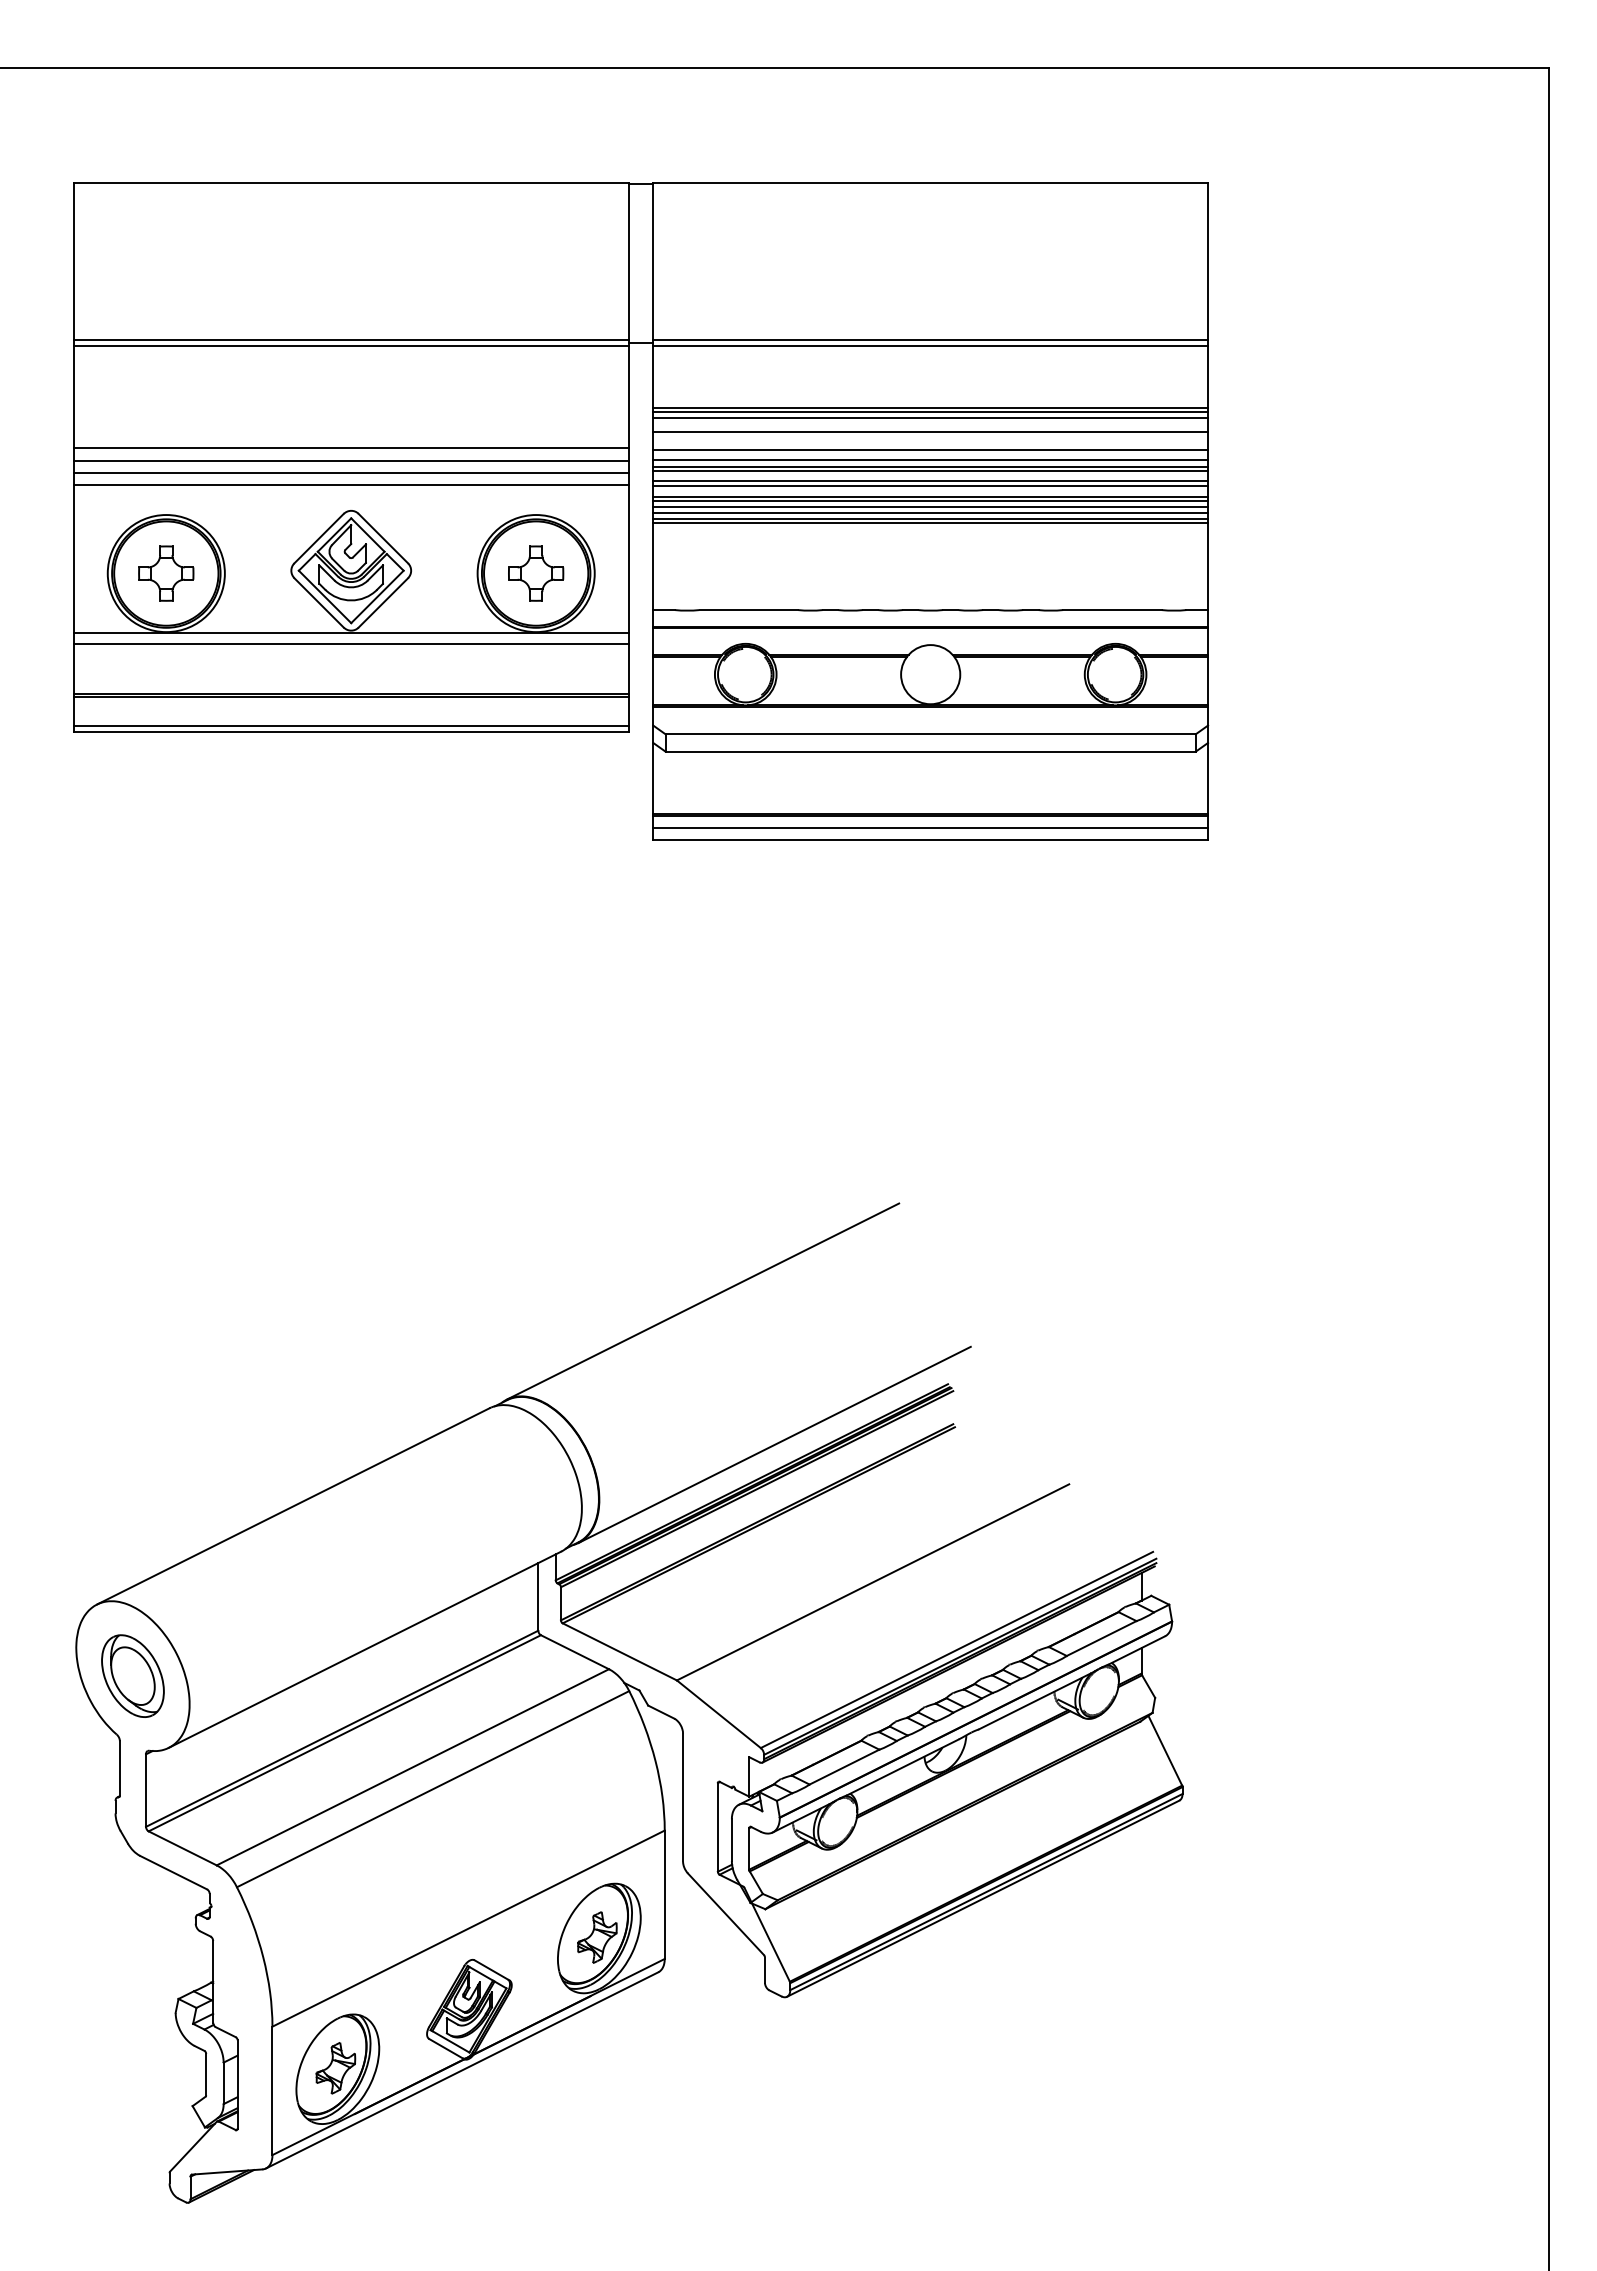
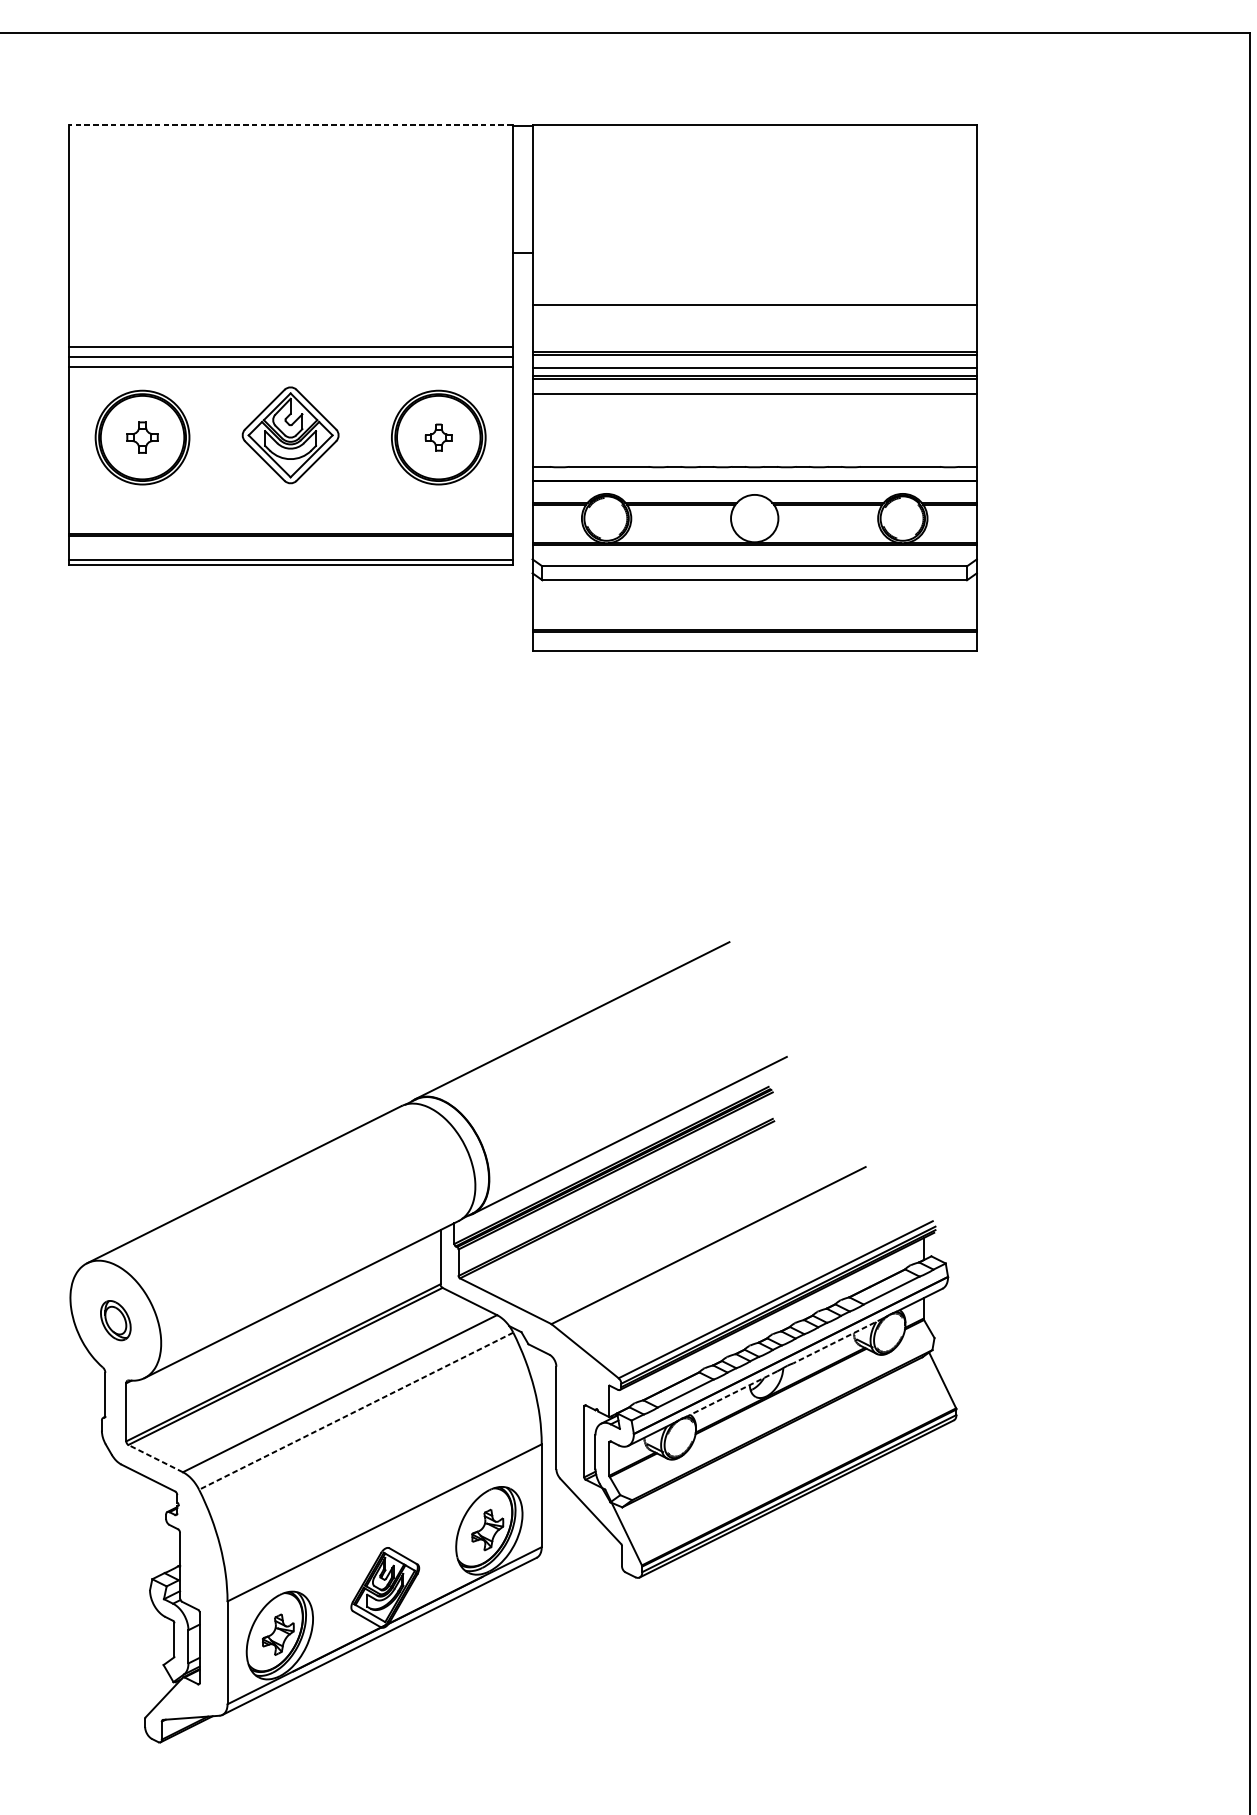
line: (350, 183) -> (290, 125), solid -> dashed
line: (350, 340) -> (290, 250), removed
line: (930, 340) -> (754, 250), removed
line: (350, 346) -> (290, 255), removed
line: (930, 346) -> (754, 255), removed
line: (930, 411) -> (754, 307), removed
line: (930, 417) -> (754, 312), removed
line: (930, 432) -> (754, 324), removed
line: (350, 448) -> (290, 337), removed
line: (930, 449) -> (754, 338), removed
line: (930, 459) -> (754, 346), removed
line: (930, 481) -> (754, 363), removed
line: (930, 507) -> (754, 384), removed
line: (930, 513) -> (754, 389), removed
line: (930, 523) -> (754, 397), removed
part: (166, 573) -> (142, 437), size x0.7
part: (536, 573) -> (439, 437), size x0.6
line: (350, 633) -> (290, 485), removed
line: (350, 644) -> (290, 494), removed
line: (930, 828) -> (754, 641), removed
part: (132, 1675) -> (115, 1320), size x0.6
line: (1034, 1701) -> (837, 1340), solid -> dashed
line: (902, 1767) -> (732, 1393), solid -> dashed
line: (432, 1789) -> (355, 1411), solid -> dashed
line: (182, 1848) -> (155, 1458), solid -> dashed

